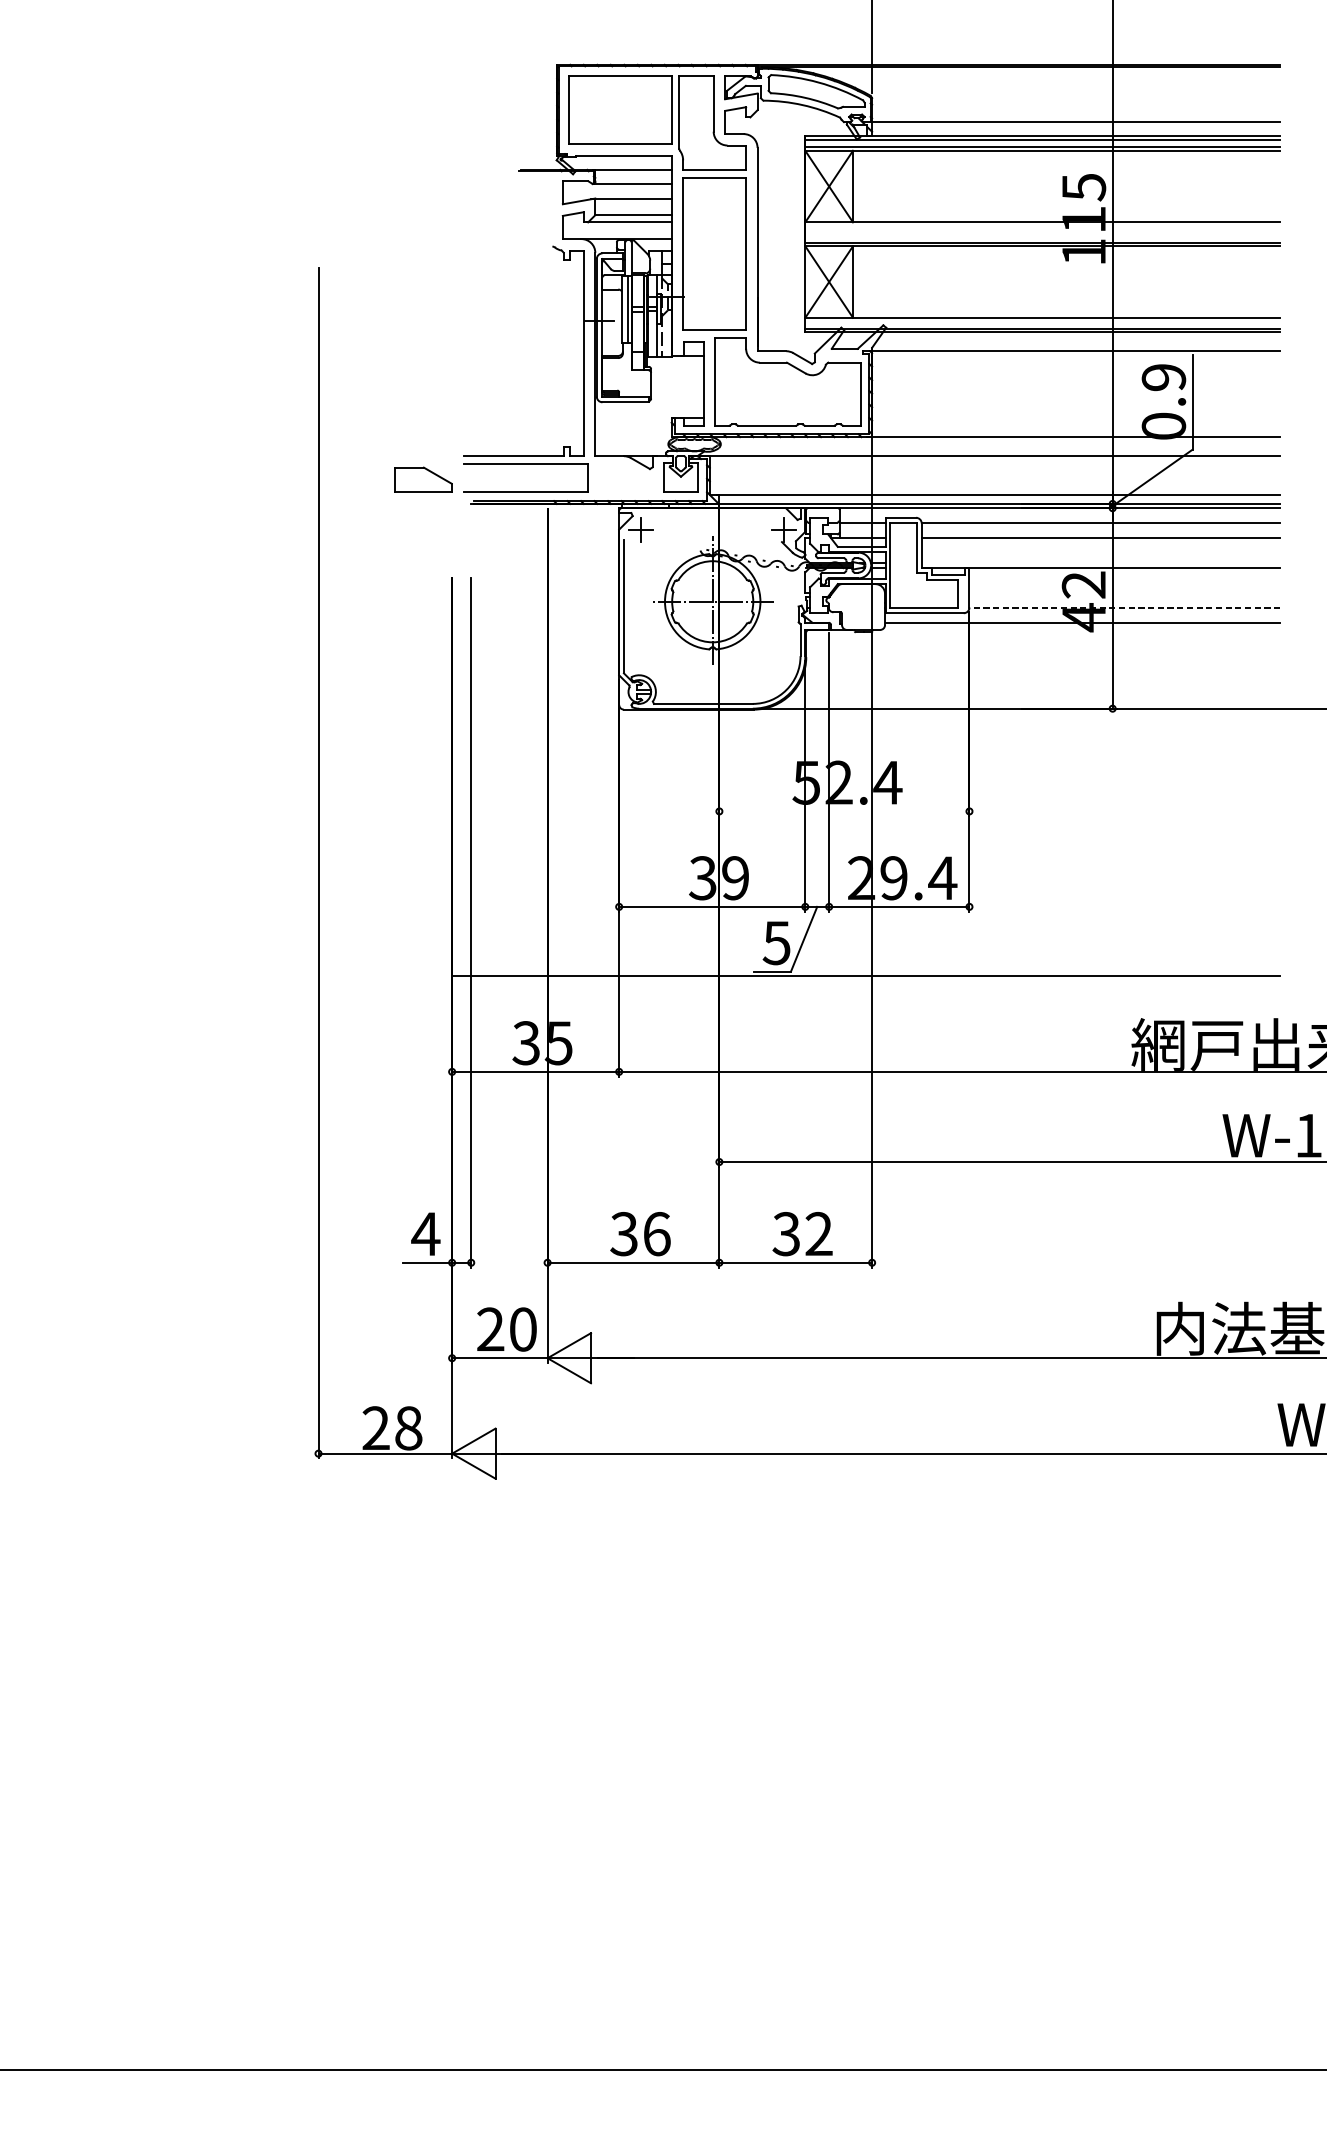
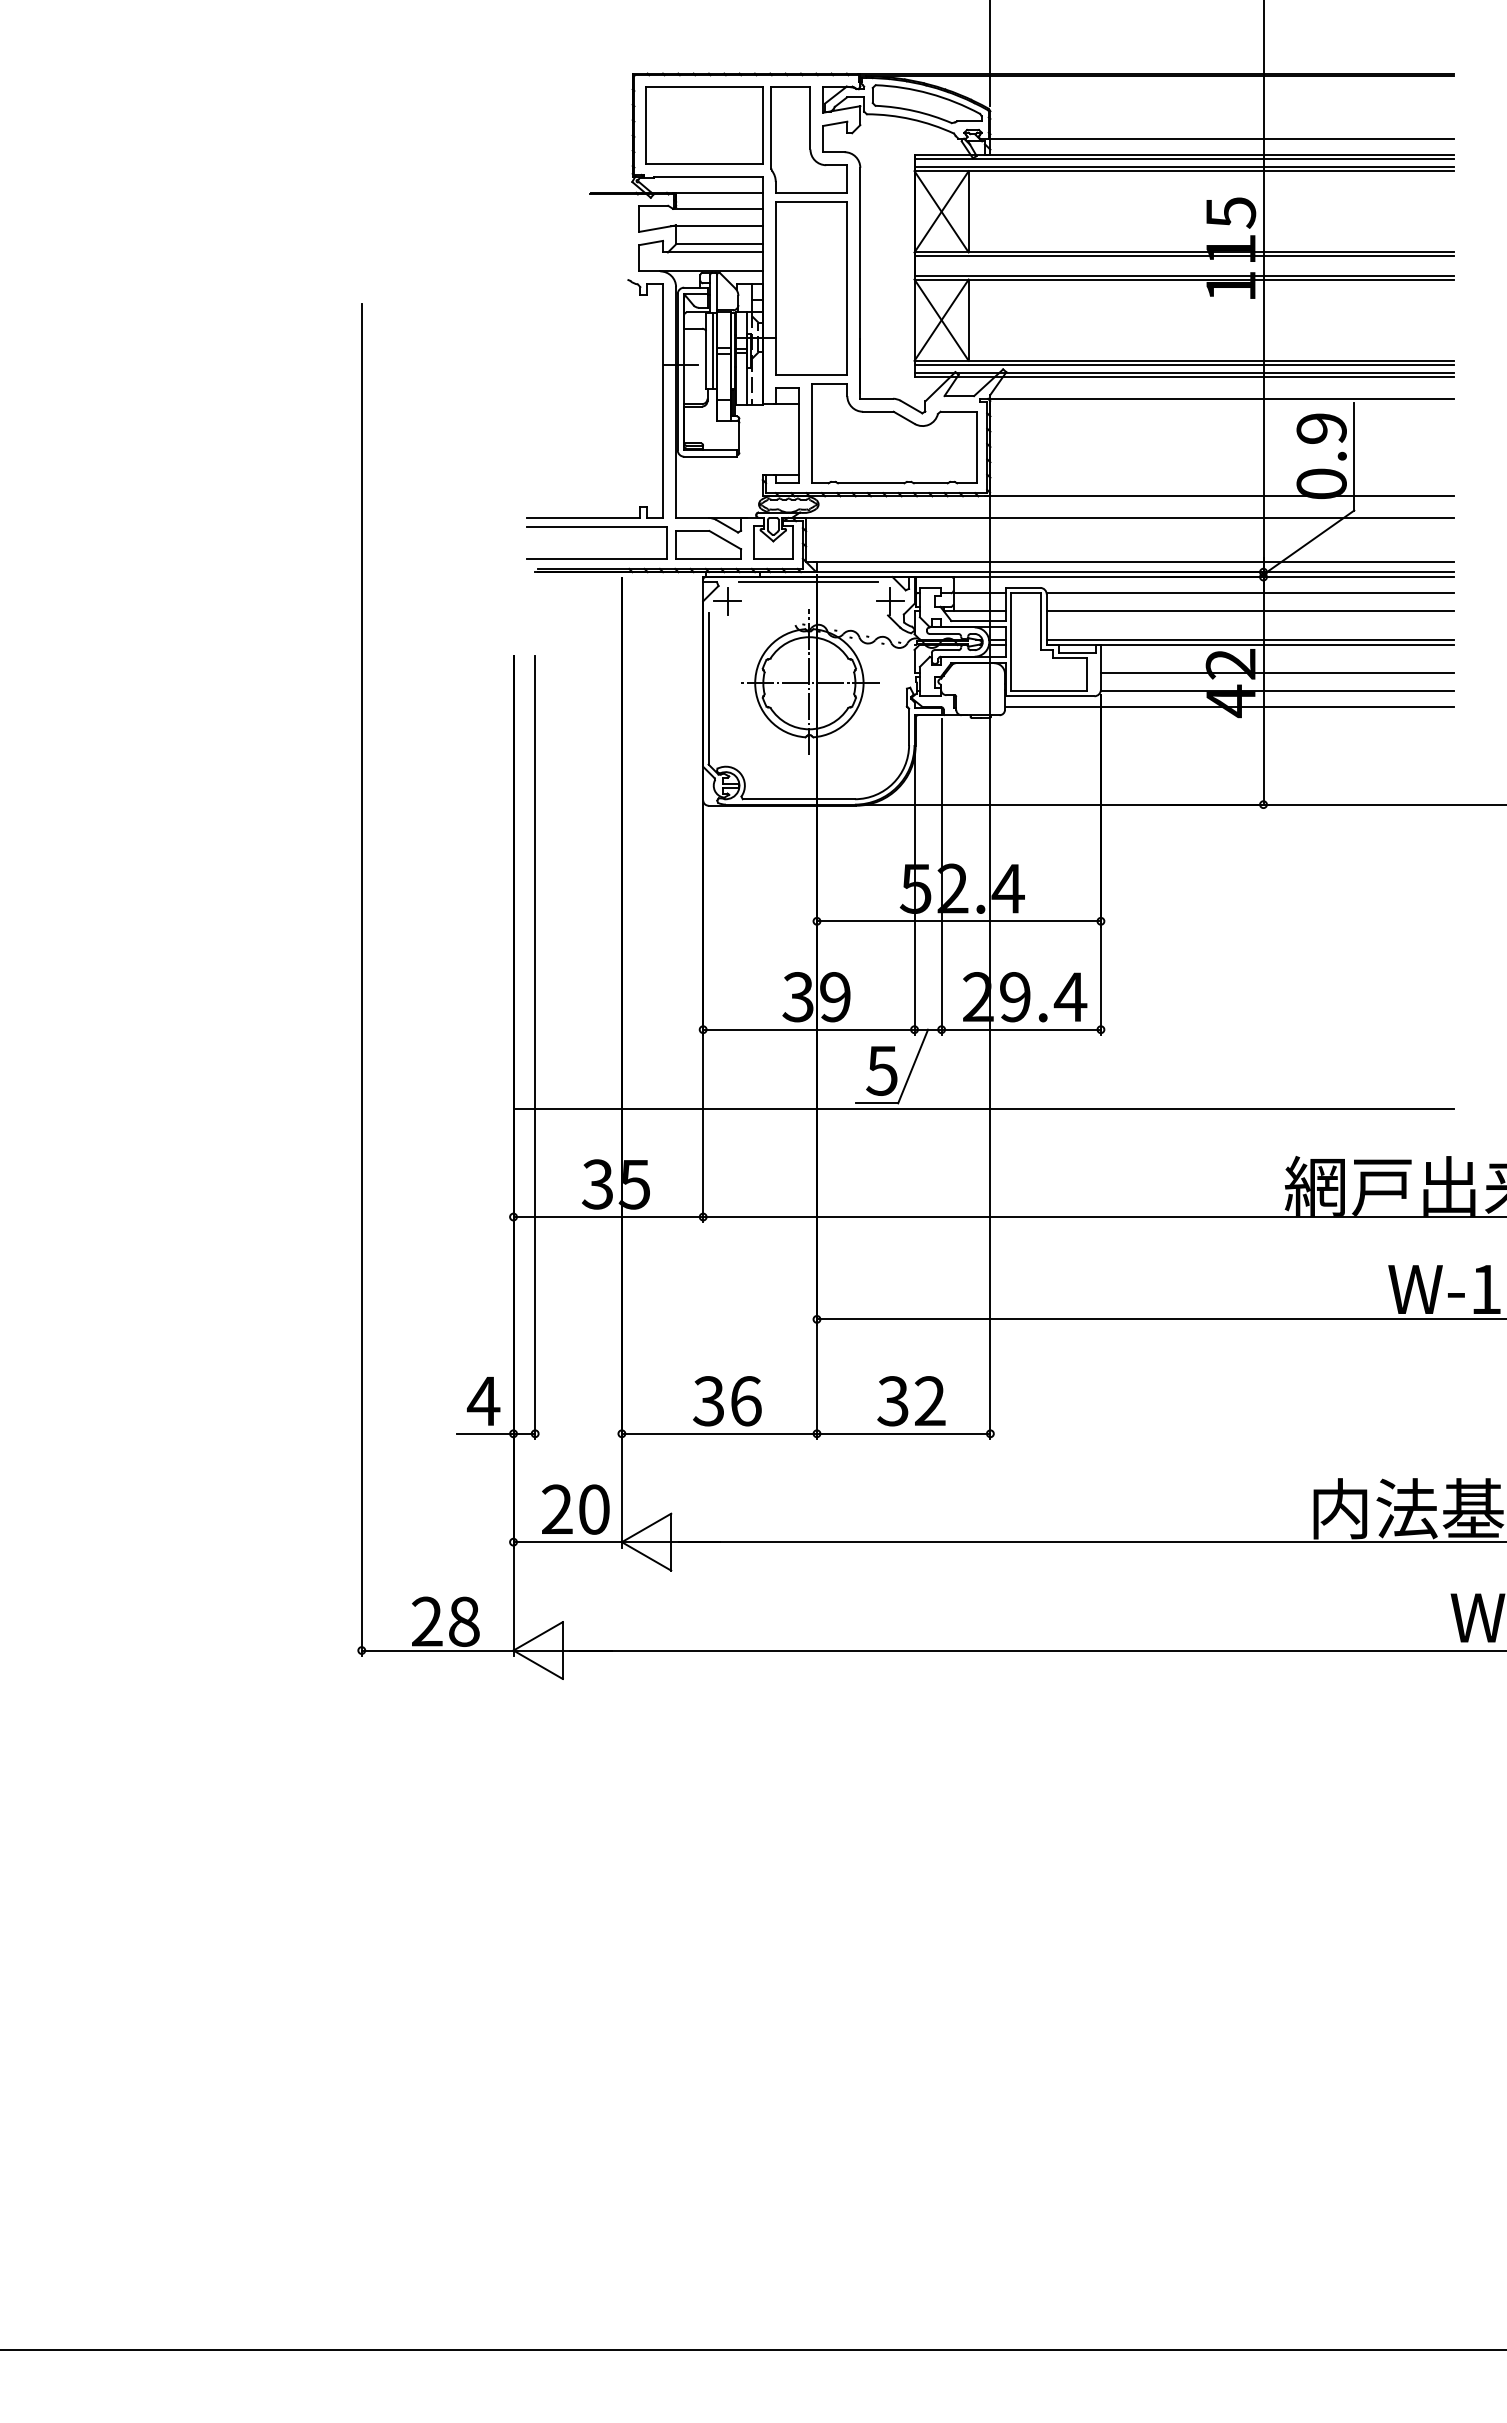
line: (1042, 225) -> (1183, 256), added
line: (1042, 321) -> (1183, 364), added
part: (423, 479) -> (708, 544), moved
line: (711, 513) -> (808, 582), added
line: (1100, 563) -> (1249, 639), added
line: (1124, 593) -> (1276, 673), added
line: (1124, 608) -> (1276, 690), dashed -> solid
line: (844, 811) -> (958, 921), added

